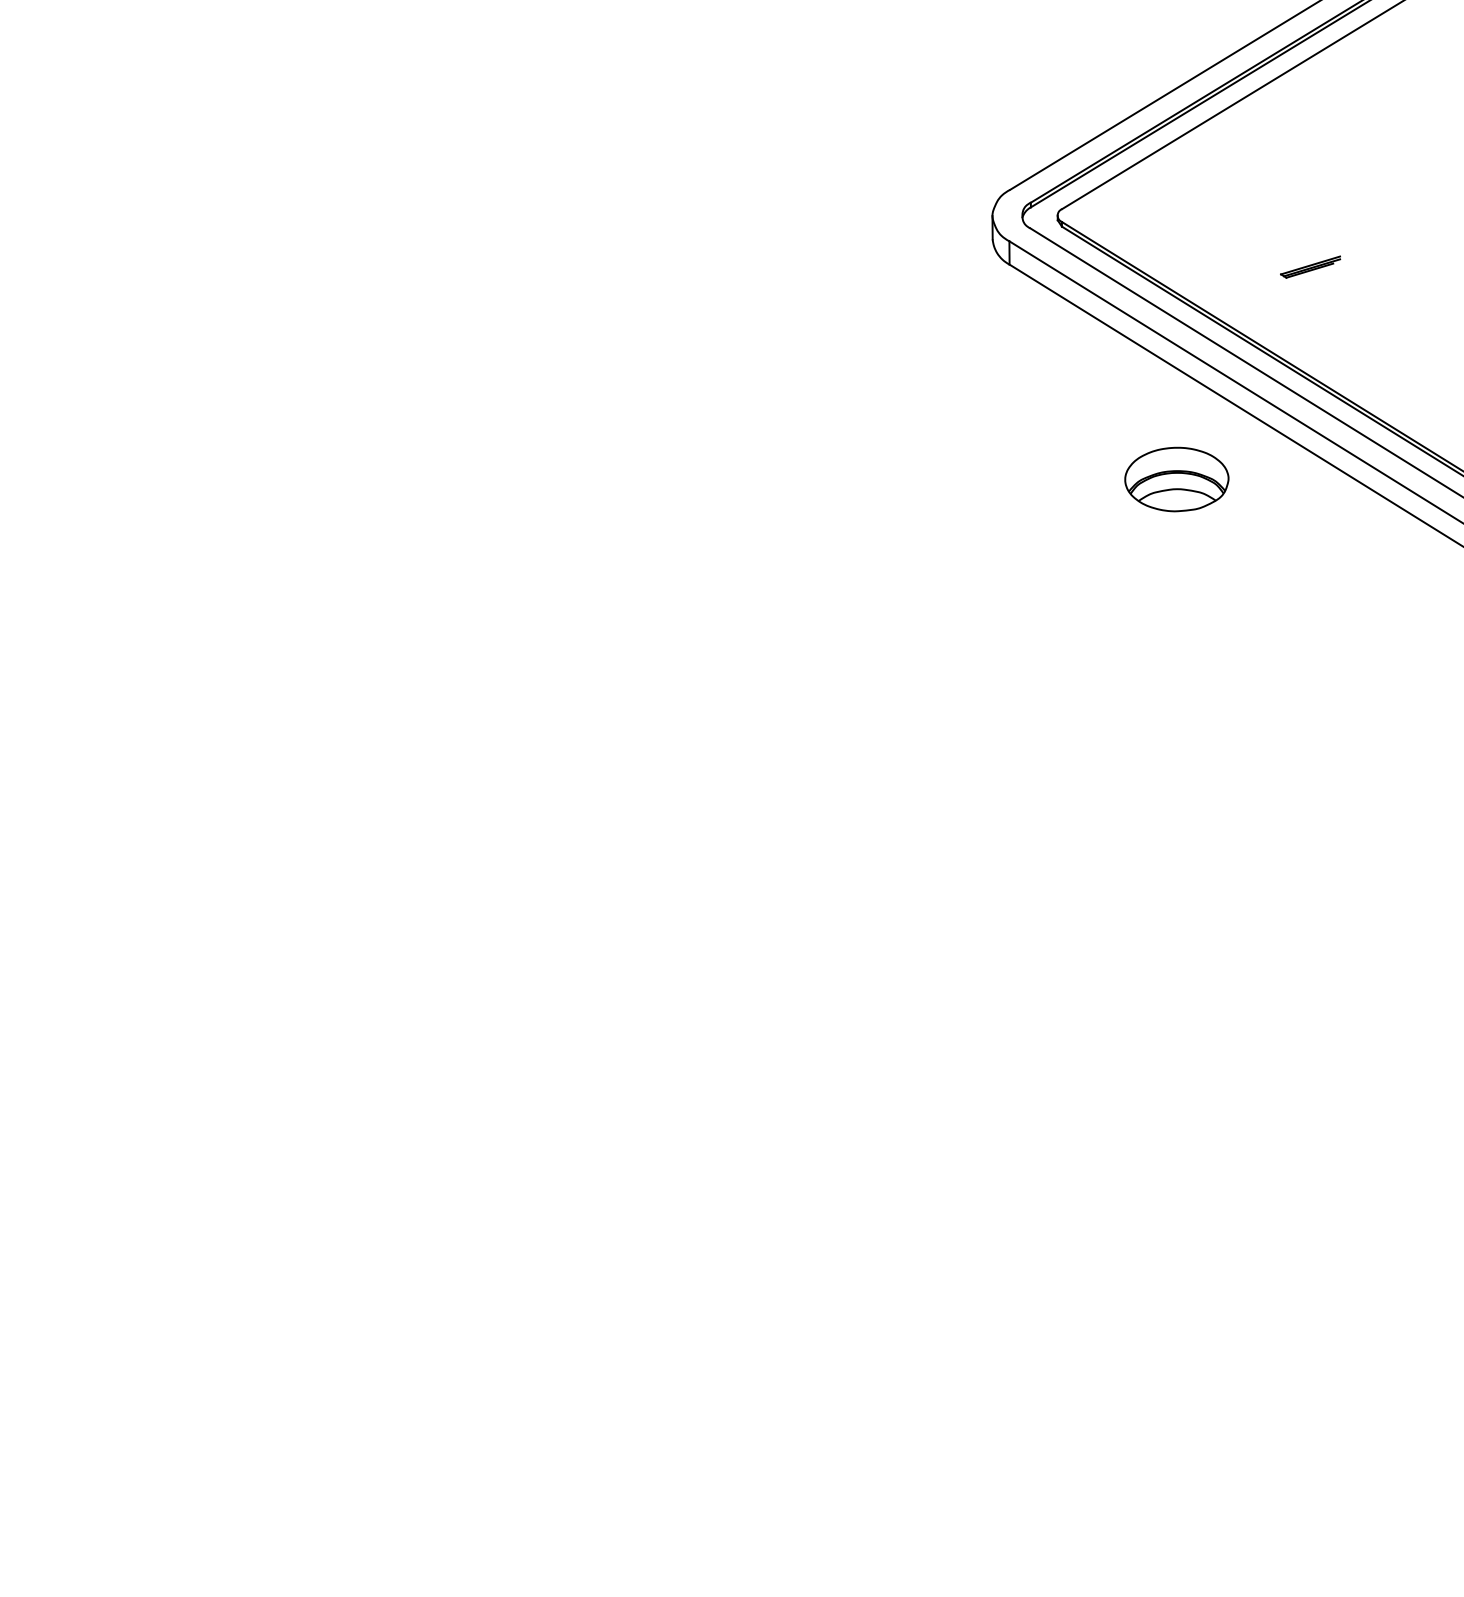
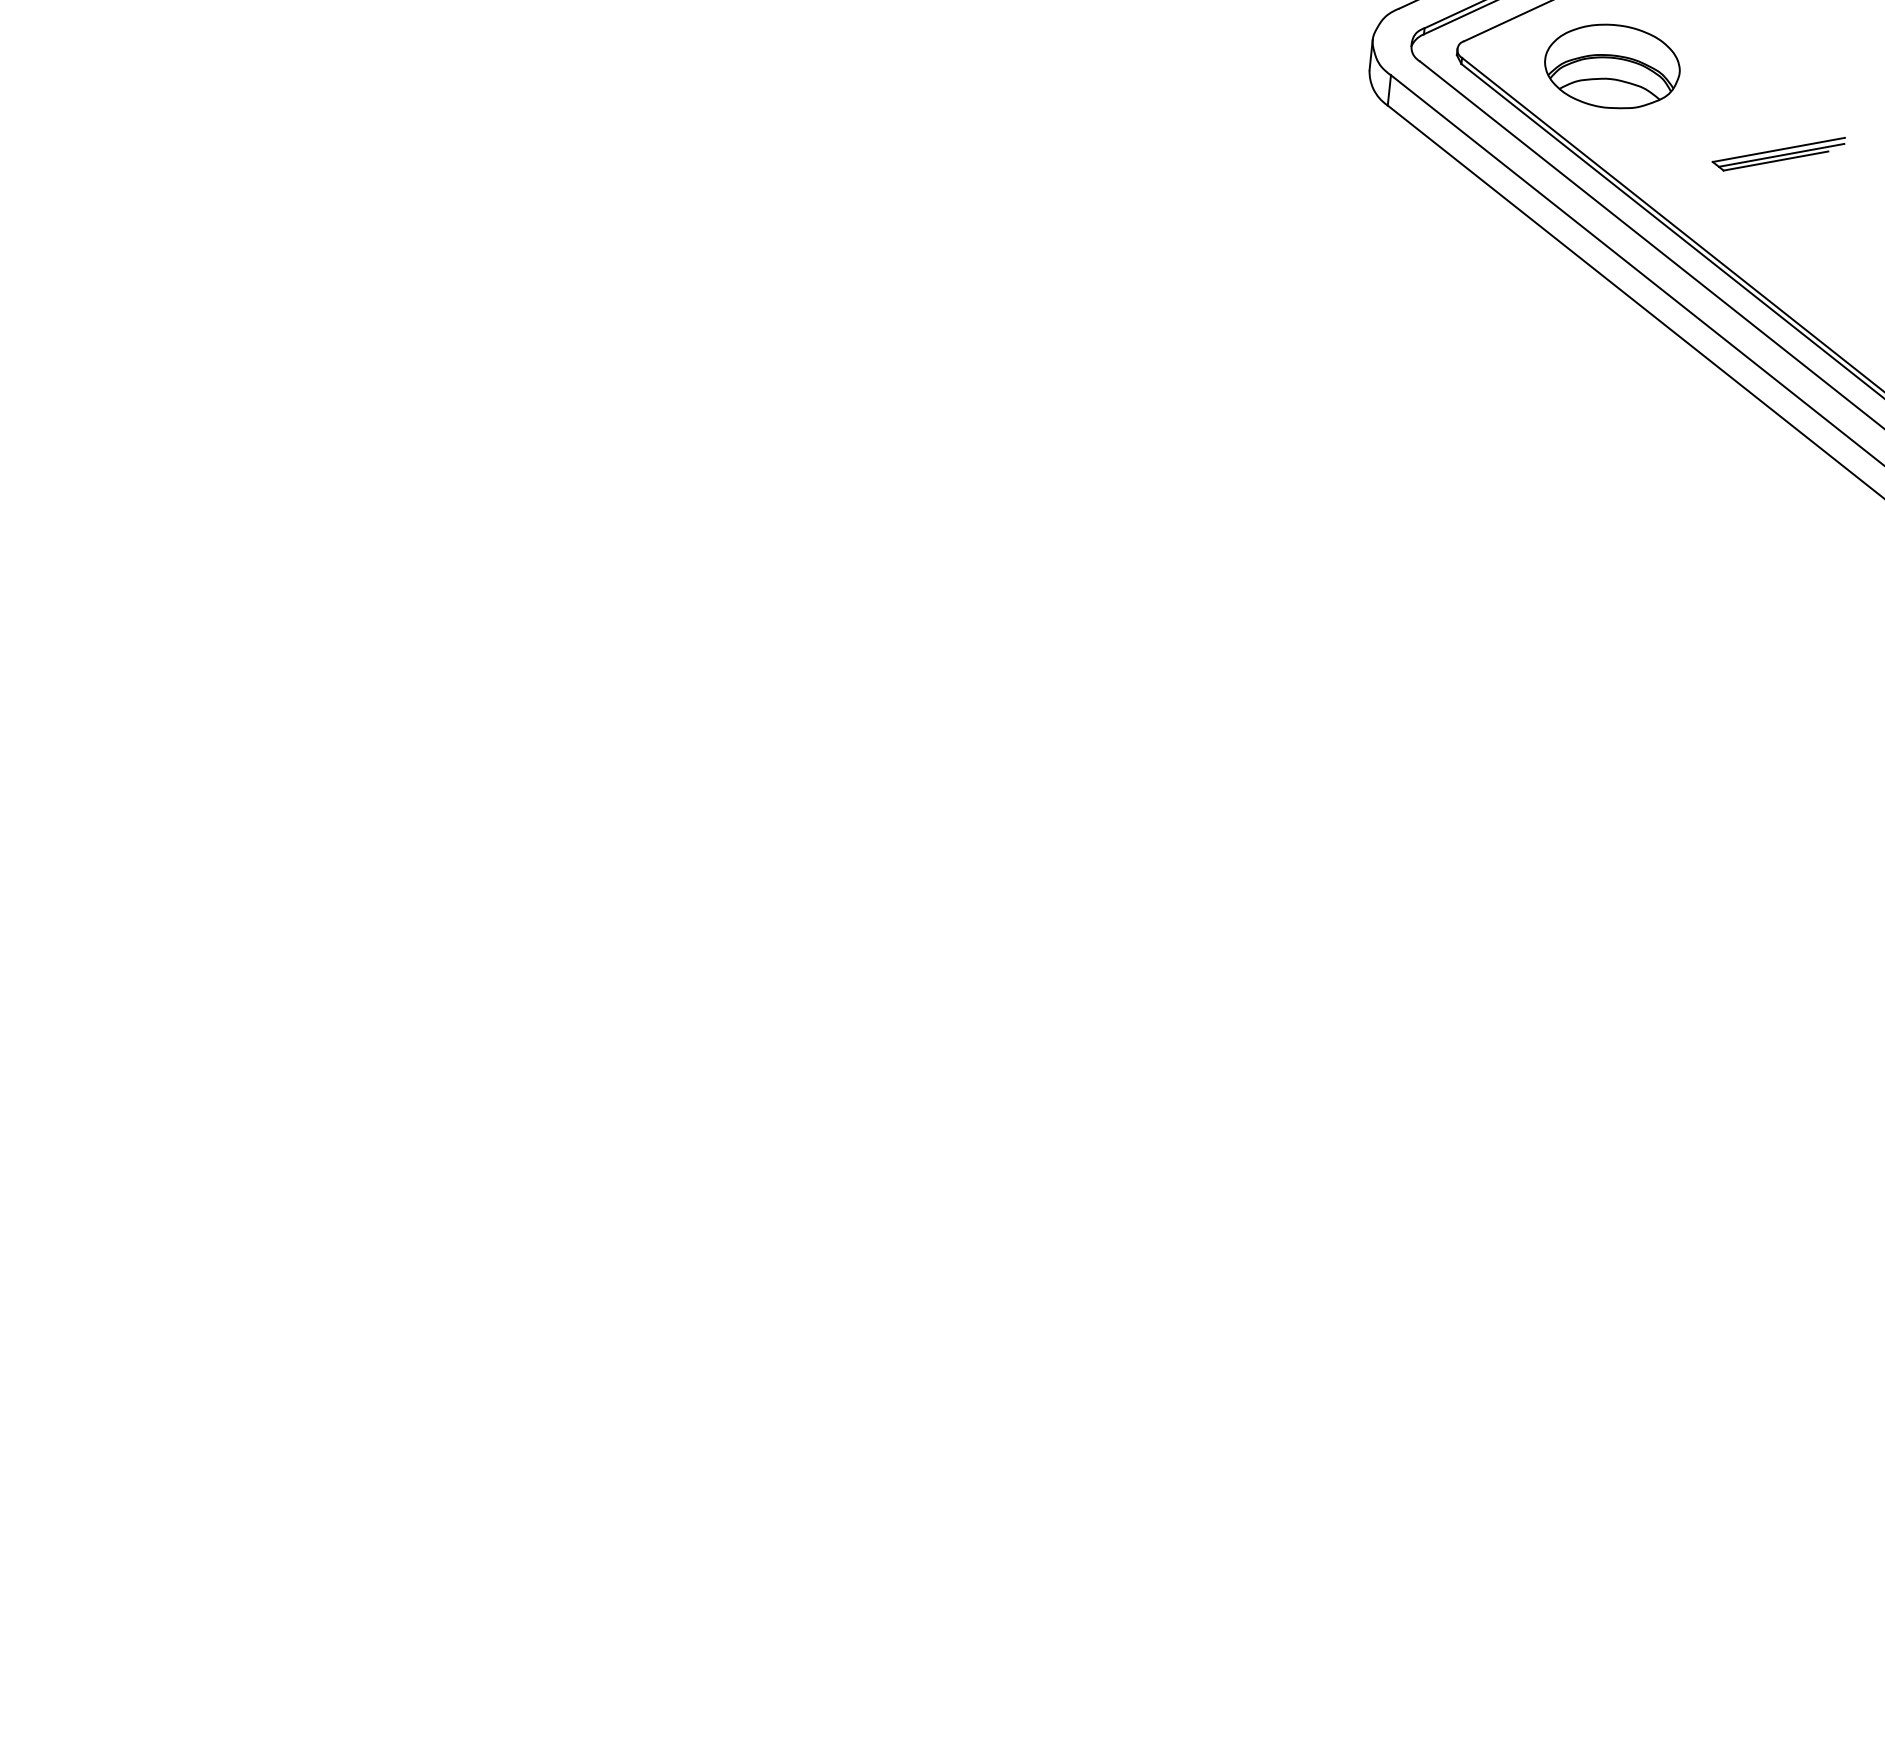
part: (1310, 266) -> (1778, 152), size x1.67
part: (1176, 479) -> (1611, 66), moved

